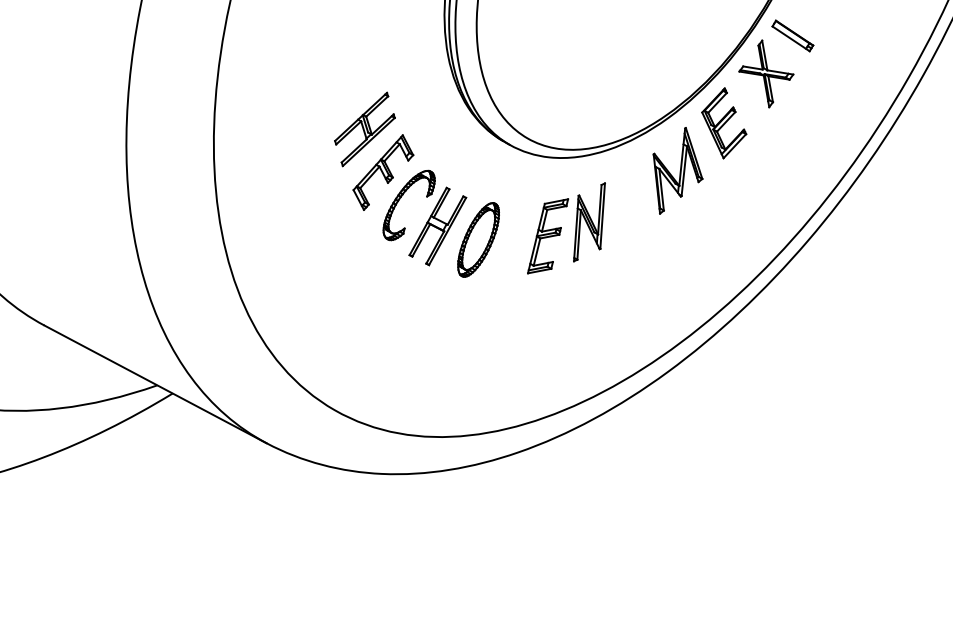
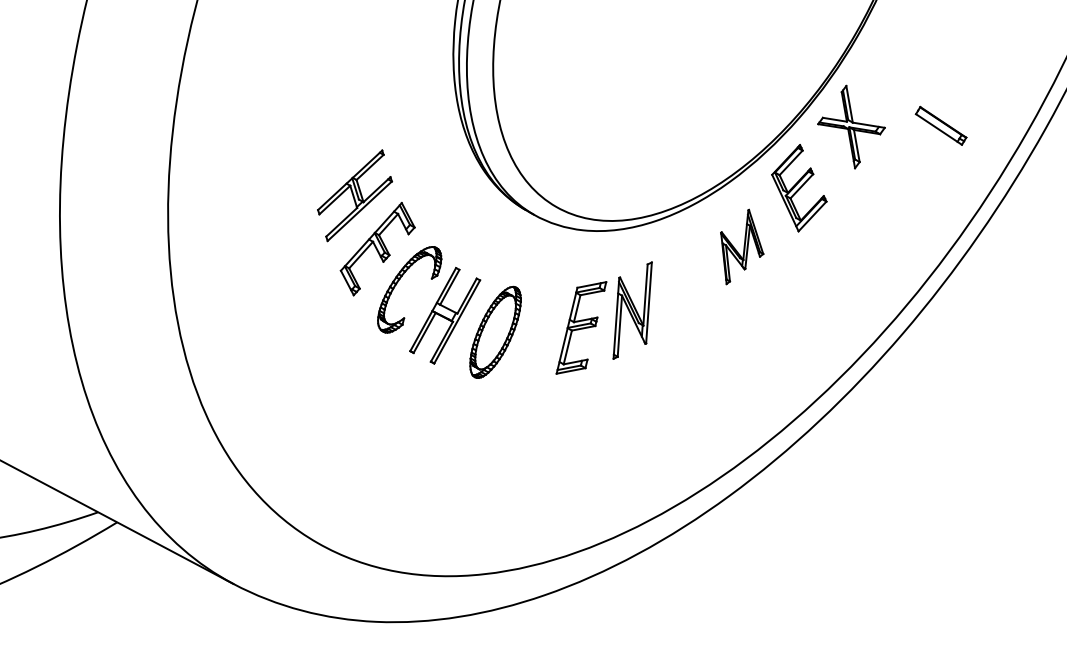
part: (792, 35) -> (940, 125), moved
part: (677, 170) -> (741, 246), size x0.7

